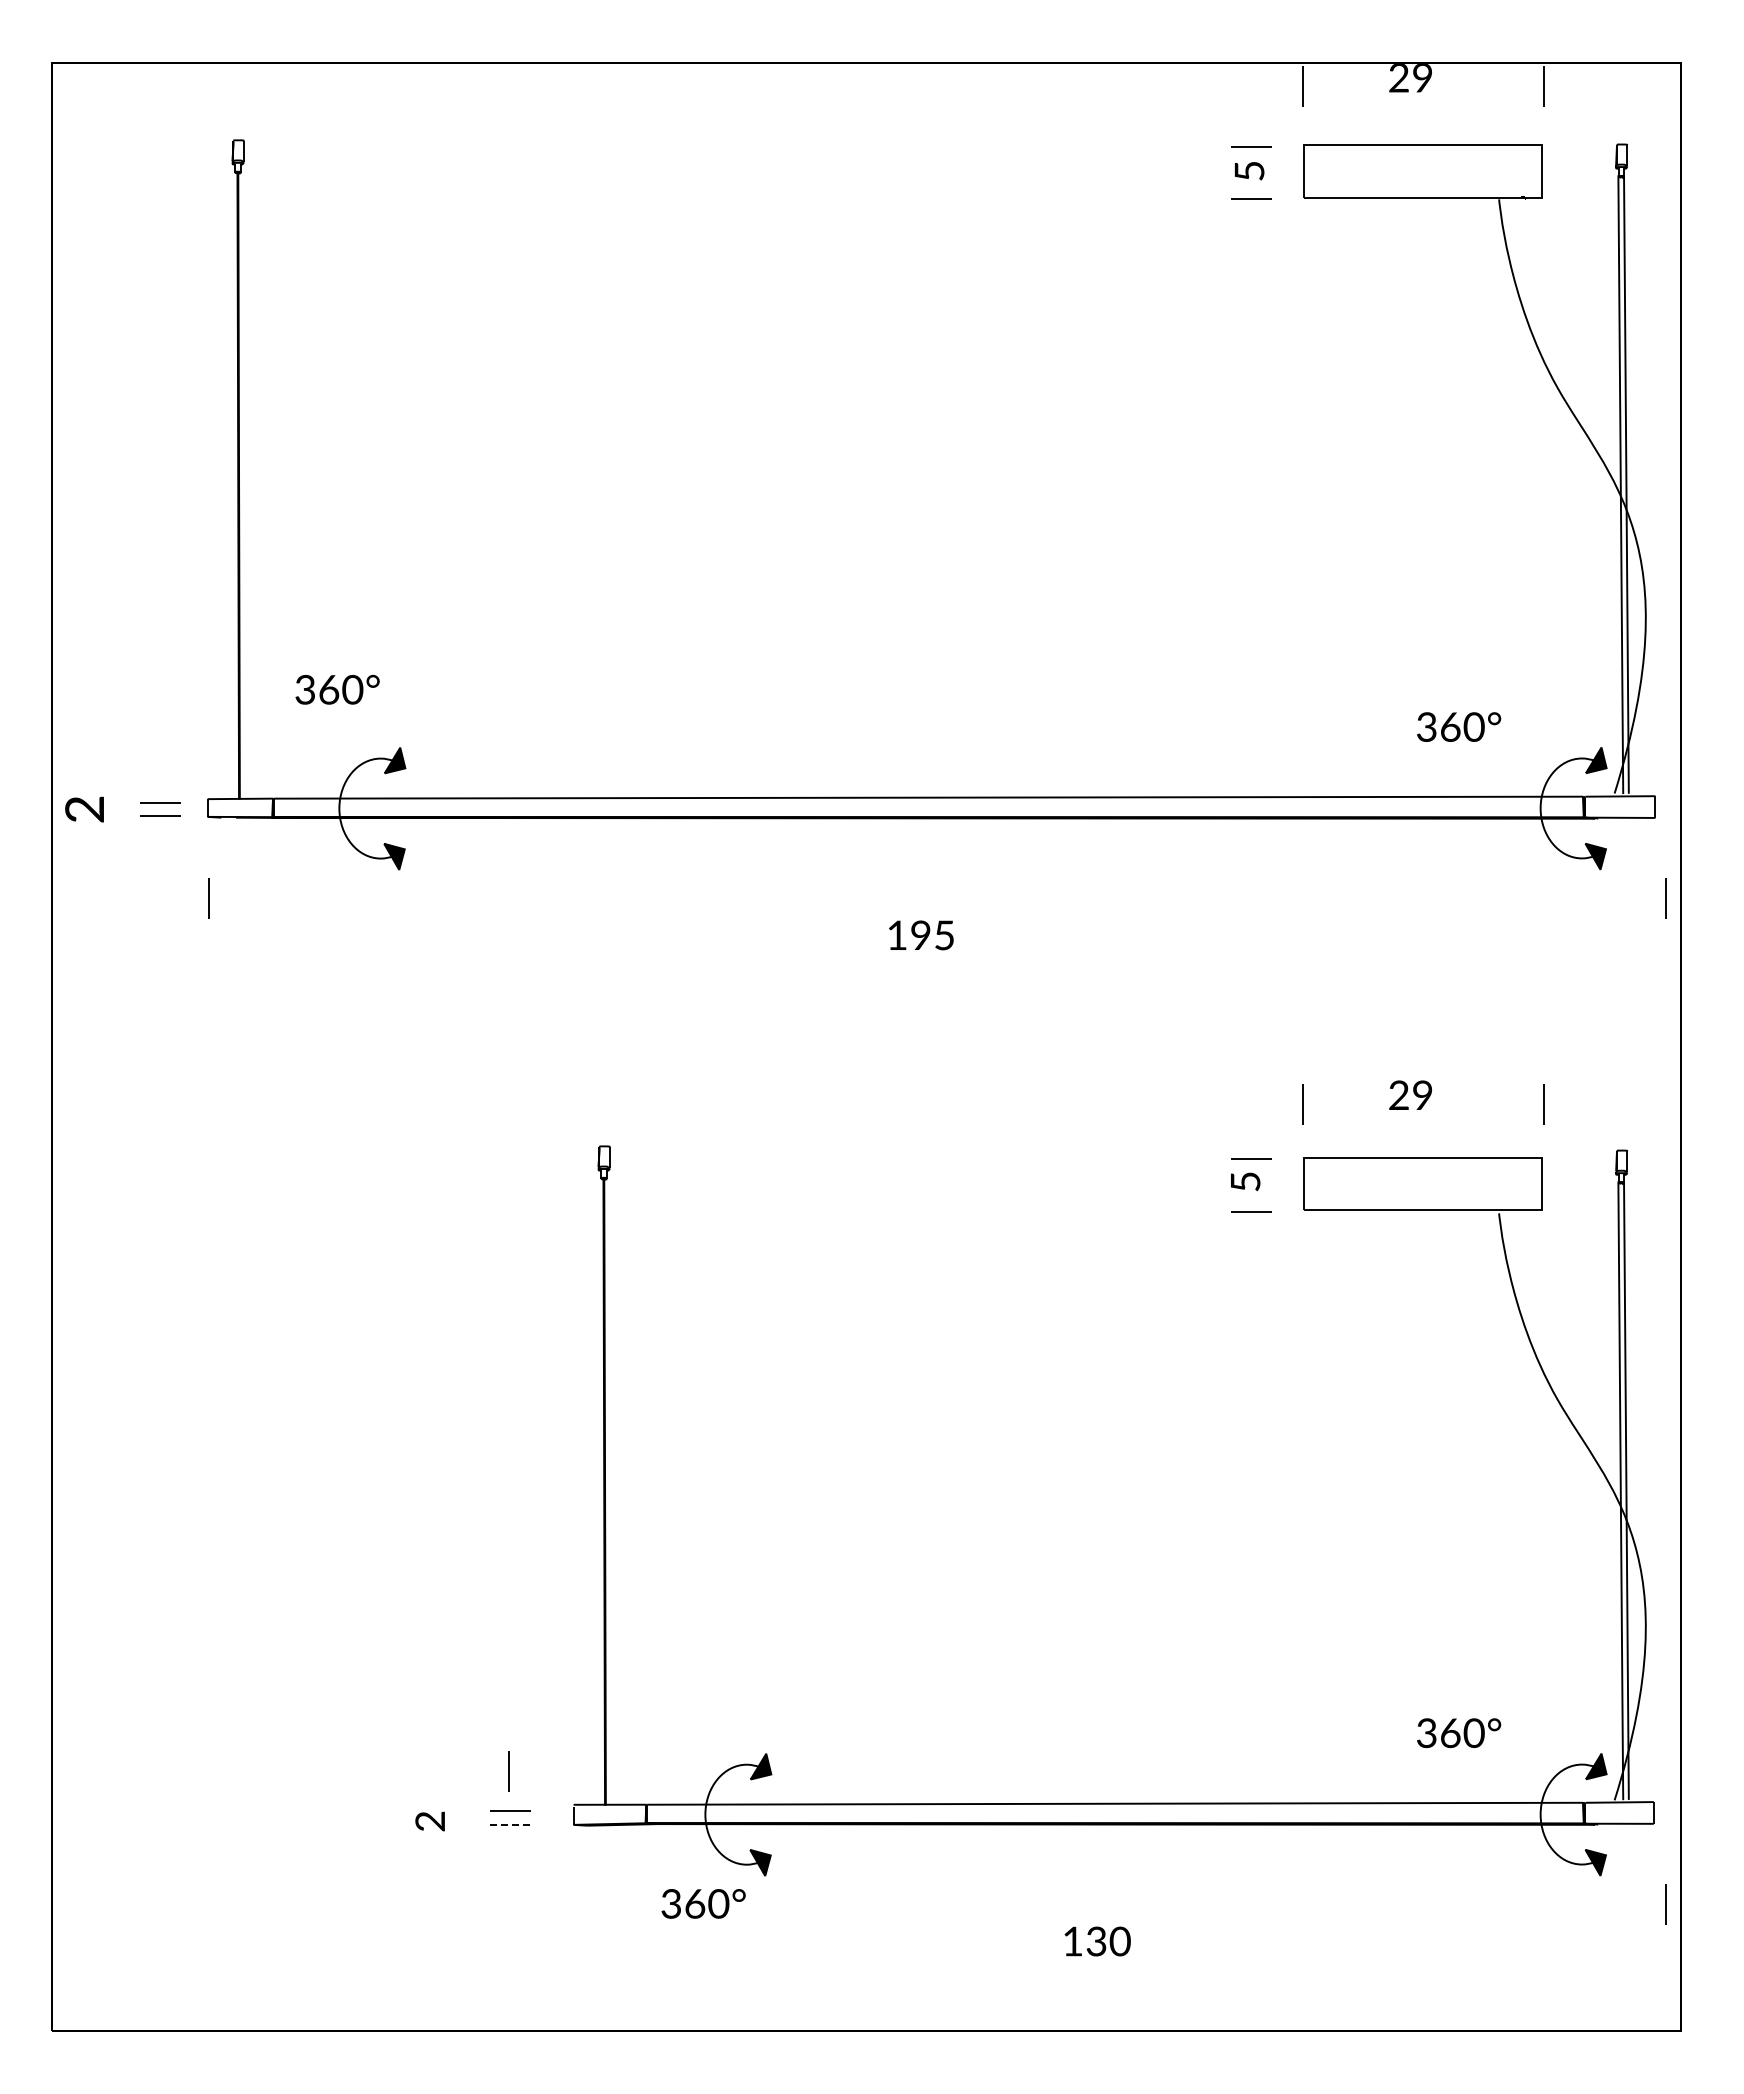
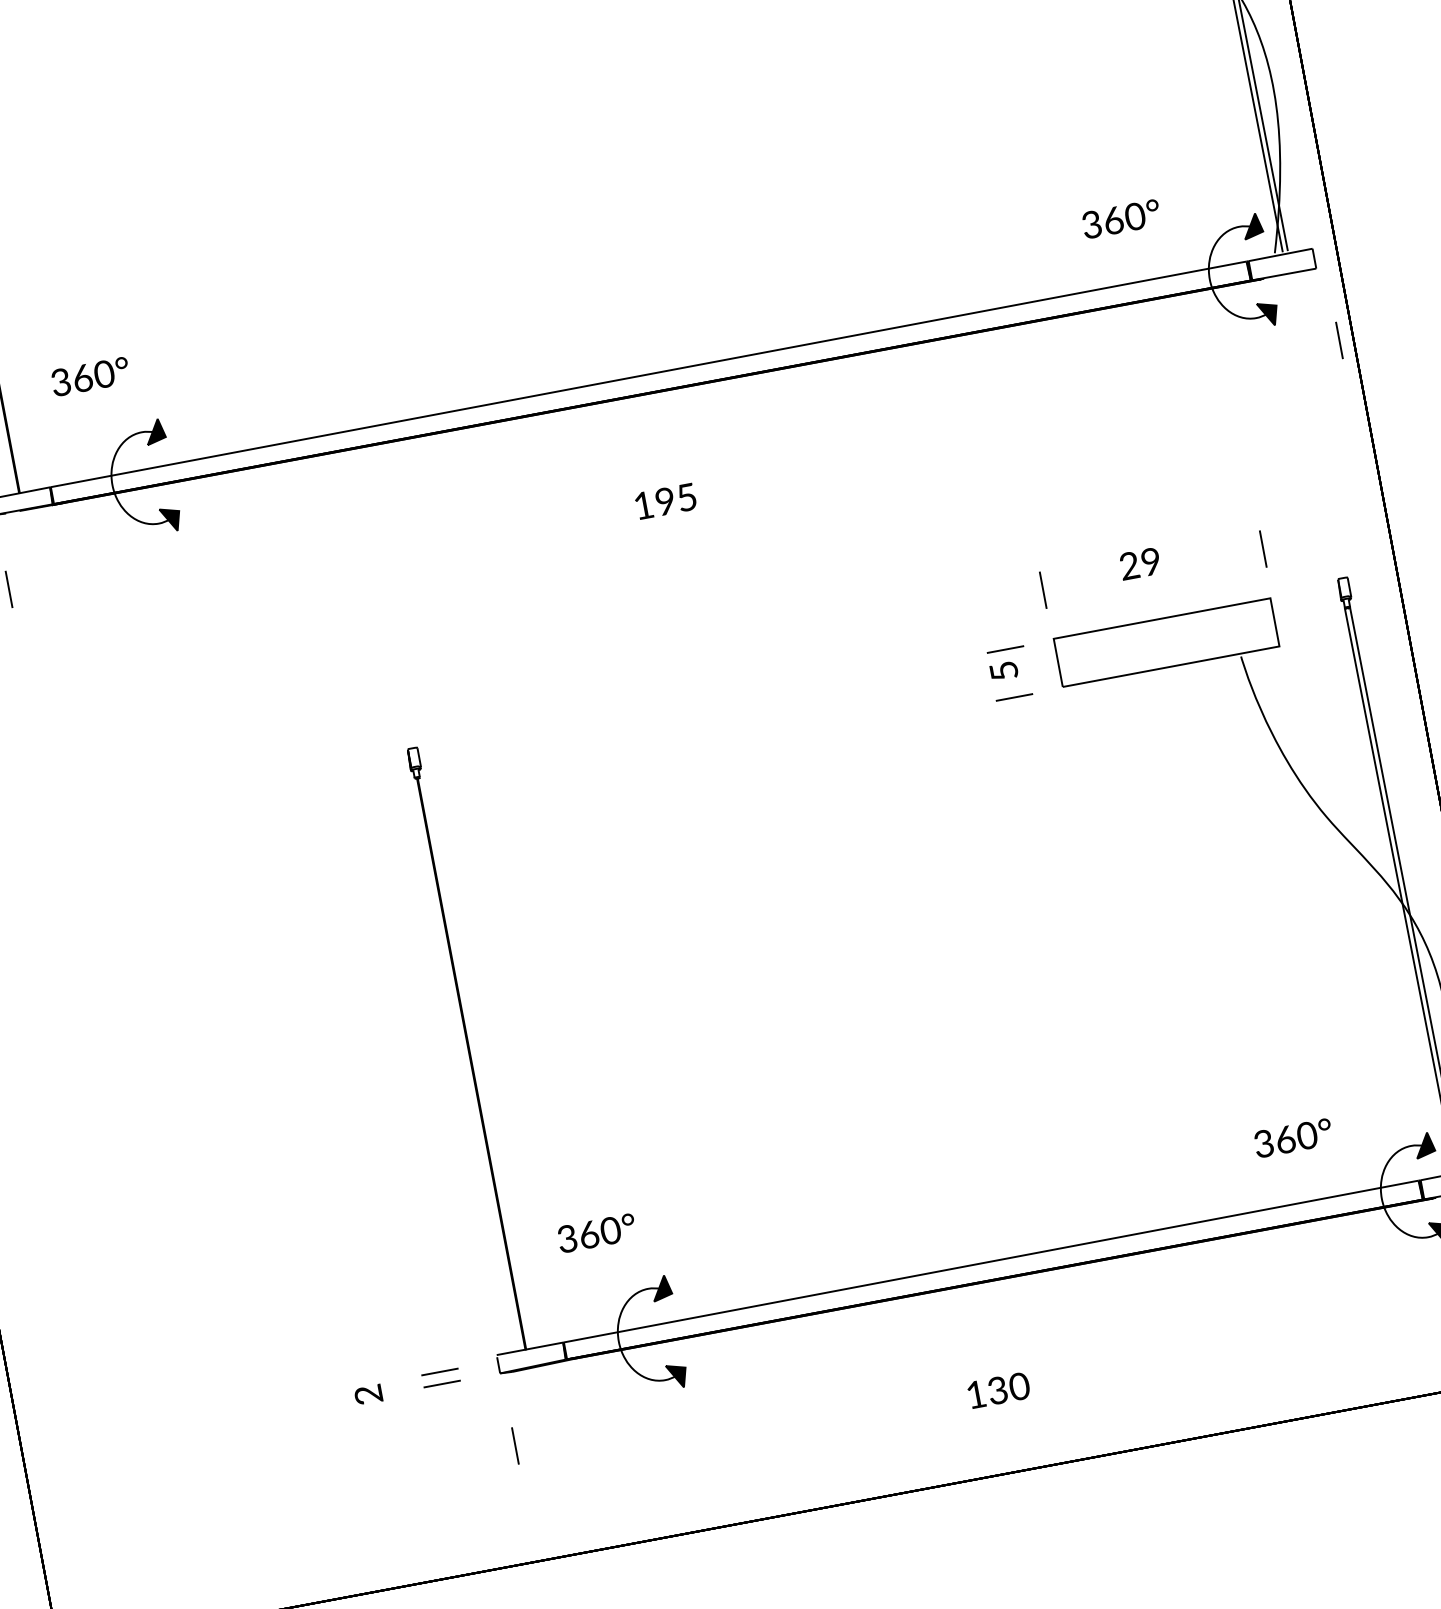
line: (508, 1771) -> (514, 1446), moved
line: (510, 1824) -> (442, 1383), dashed -> solid
text: (703, 1903) -> (596, 1233), moved

